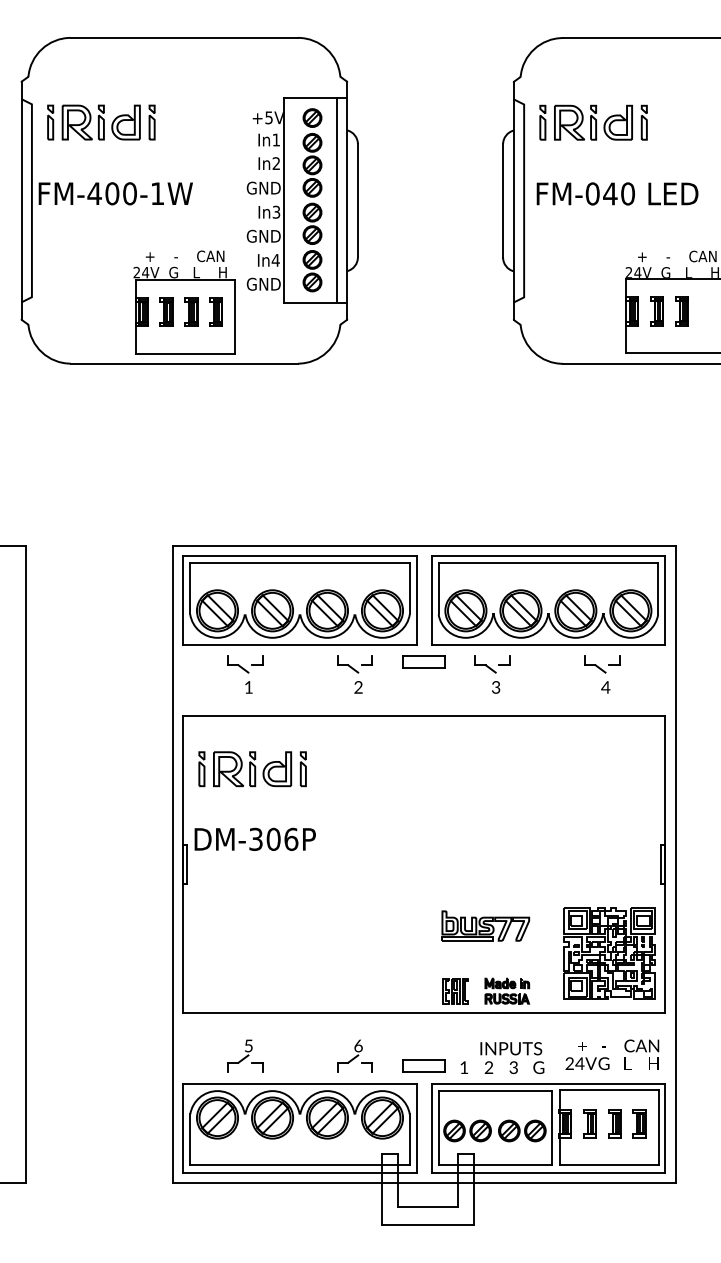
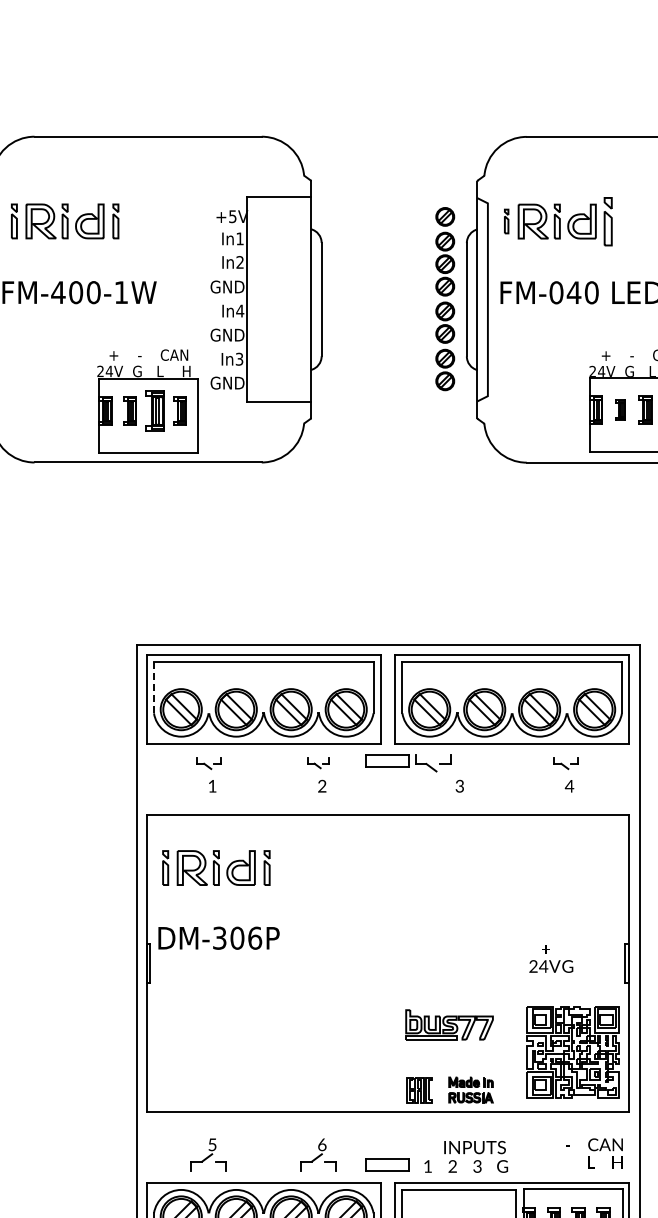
part: (542, 122) -> (506, 221), size x0.7
part: (643, 122) -> (607, 221), size x1.4
part: (312, 200) -> (445, 299), moved
line: (337, 200) -> (301, 299), removed
text: (276, 211) -> (240, 310), In3 -> In4
text: (275, 259) -> (239, 358), In4 -> In3
part: (191, 311) -> (155, 410), size x1.4
part: (656, 311) -> (620, 410), size x0.7
line: (190, 588) -> (154, 687), solid -> dashed
part: (245, 664) -> (209, 763), size x0.7
part: (354, 664) -> (318, 763), size x0.6
part: (492, 664) -> (433, 763), moved
part: (602, 664) -> (566, 763), size x0.7
text: (587, 1056) -> (551, 959), moved

